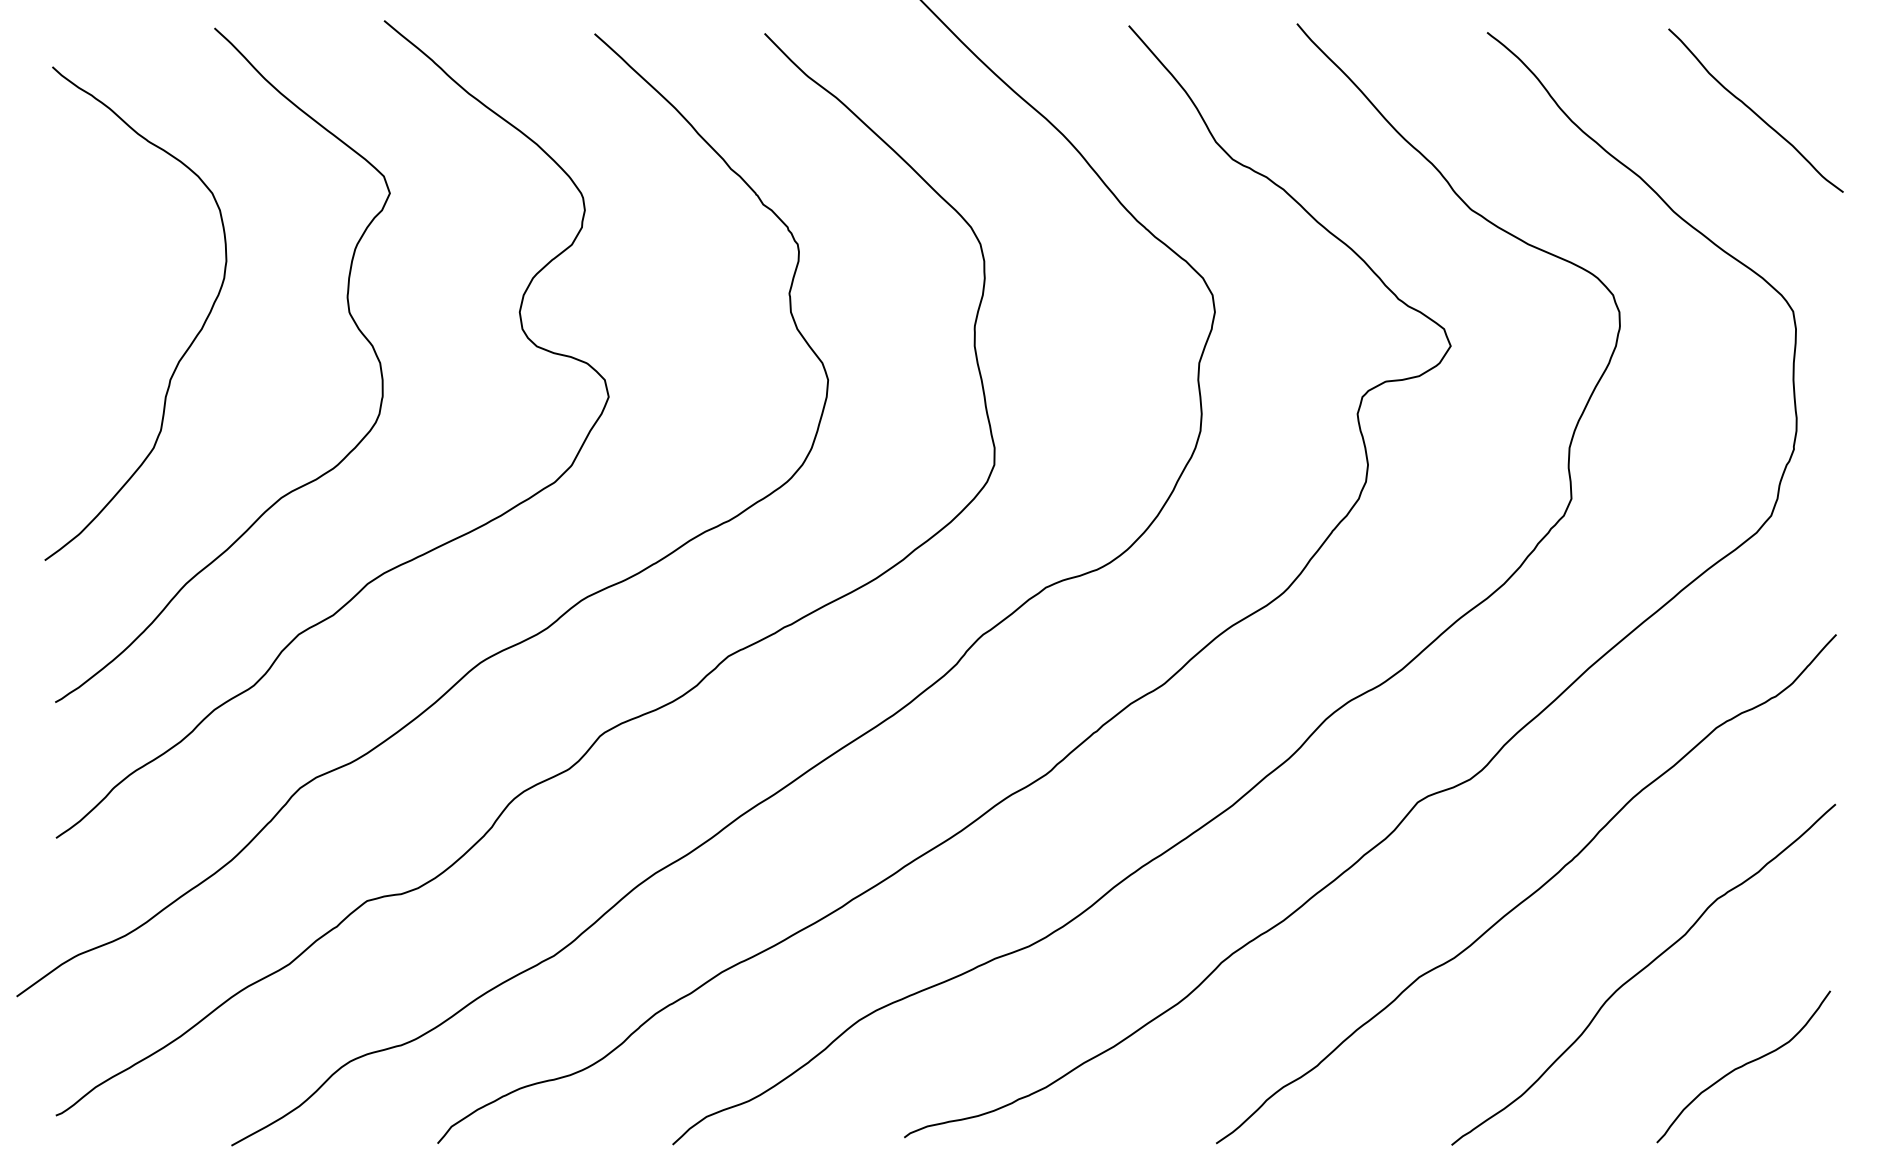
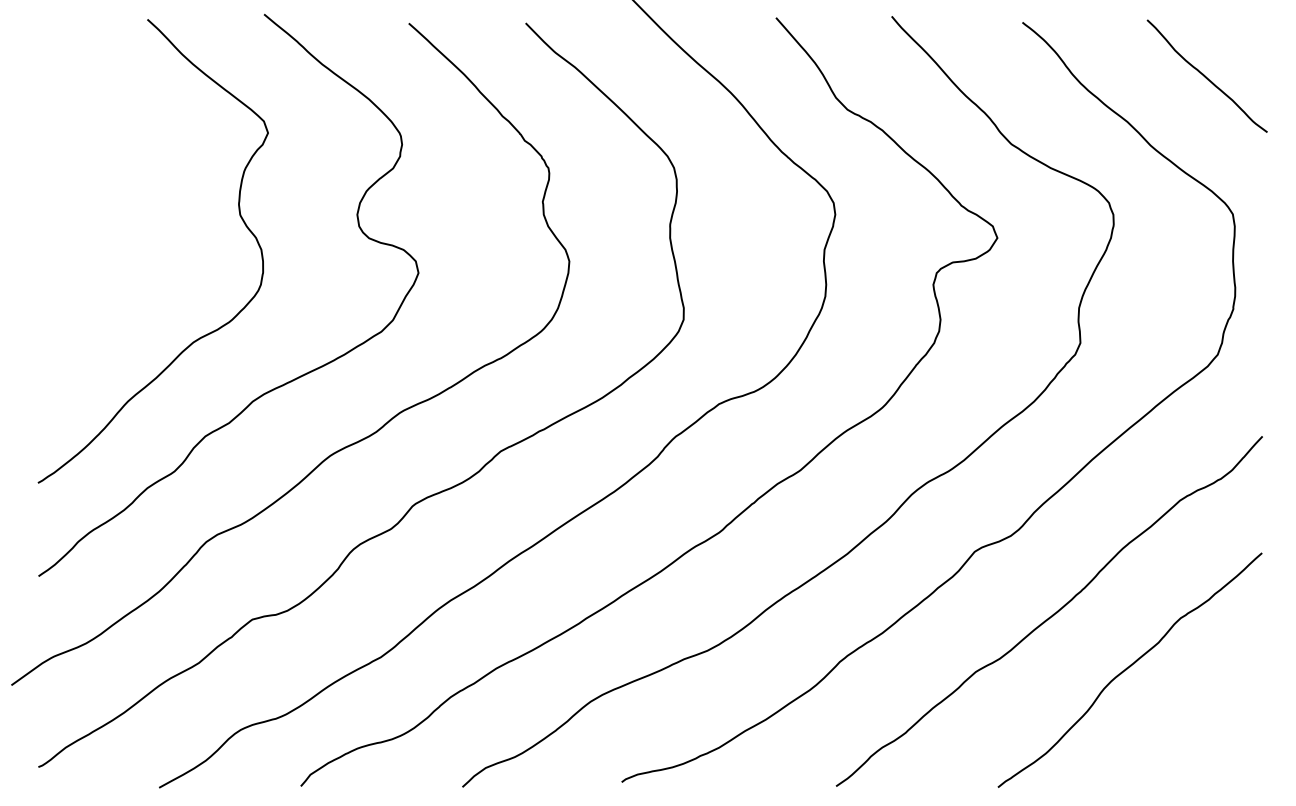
curve: (185, 349) -> (127, 240), removed
curve: (1743, 1066) -> (1198, 733), removed

